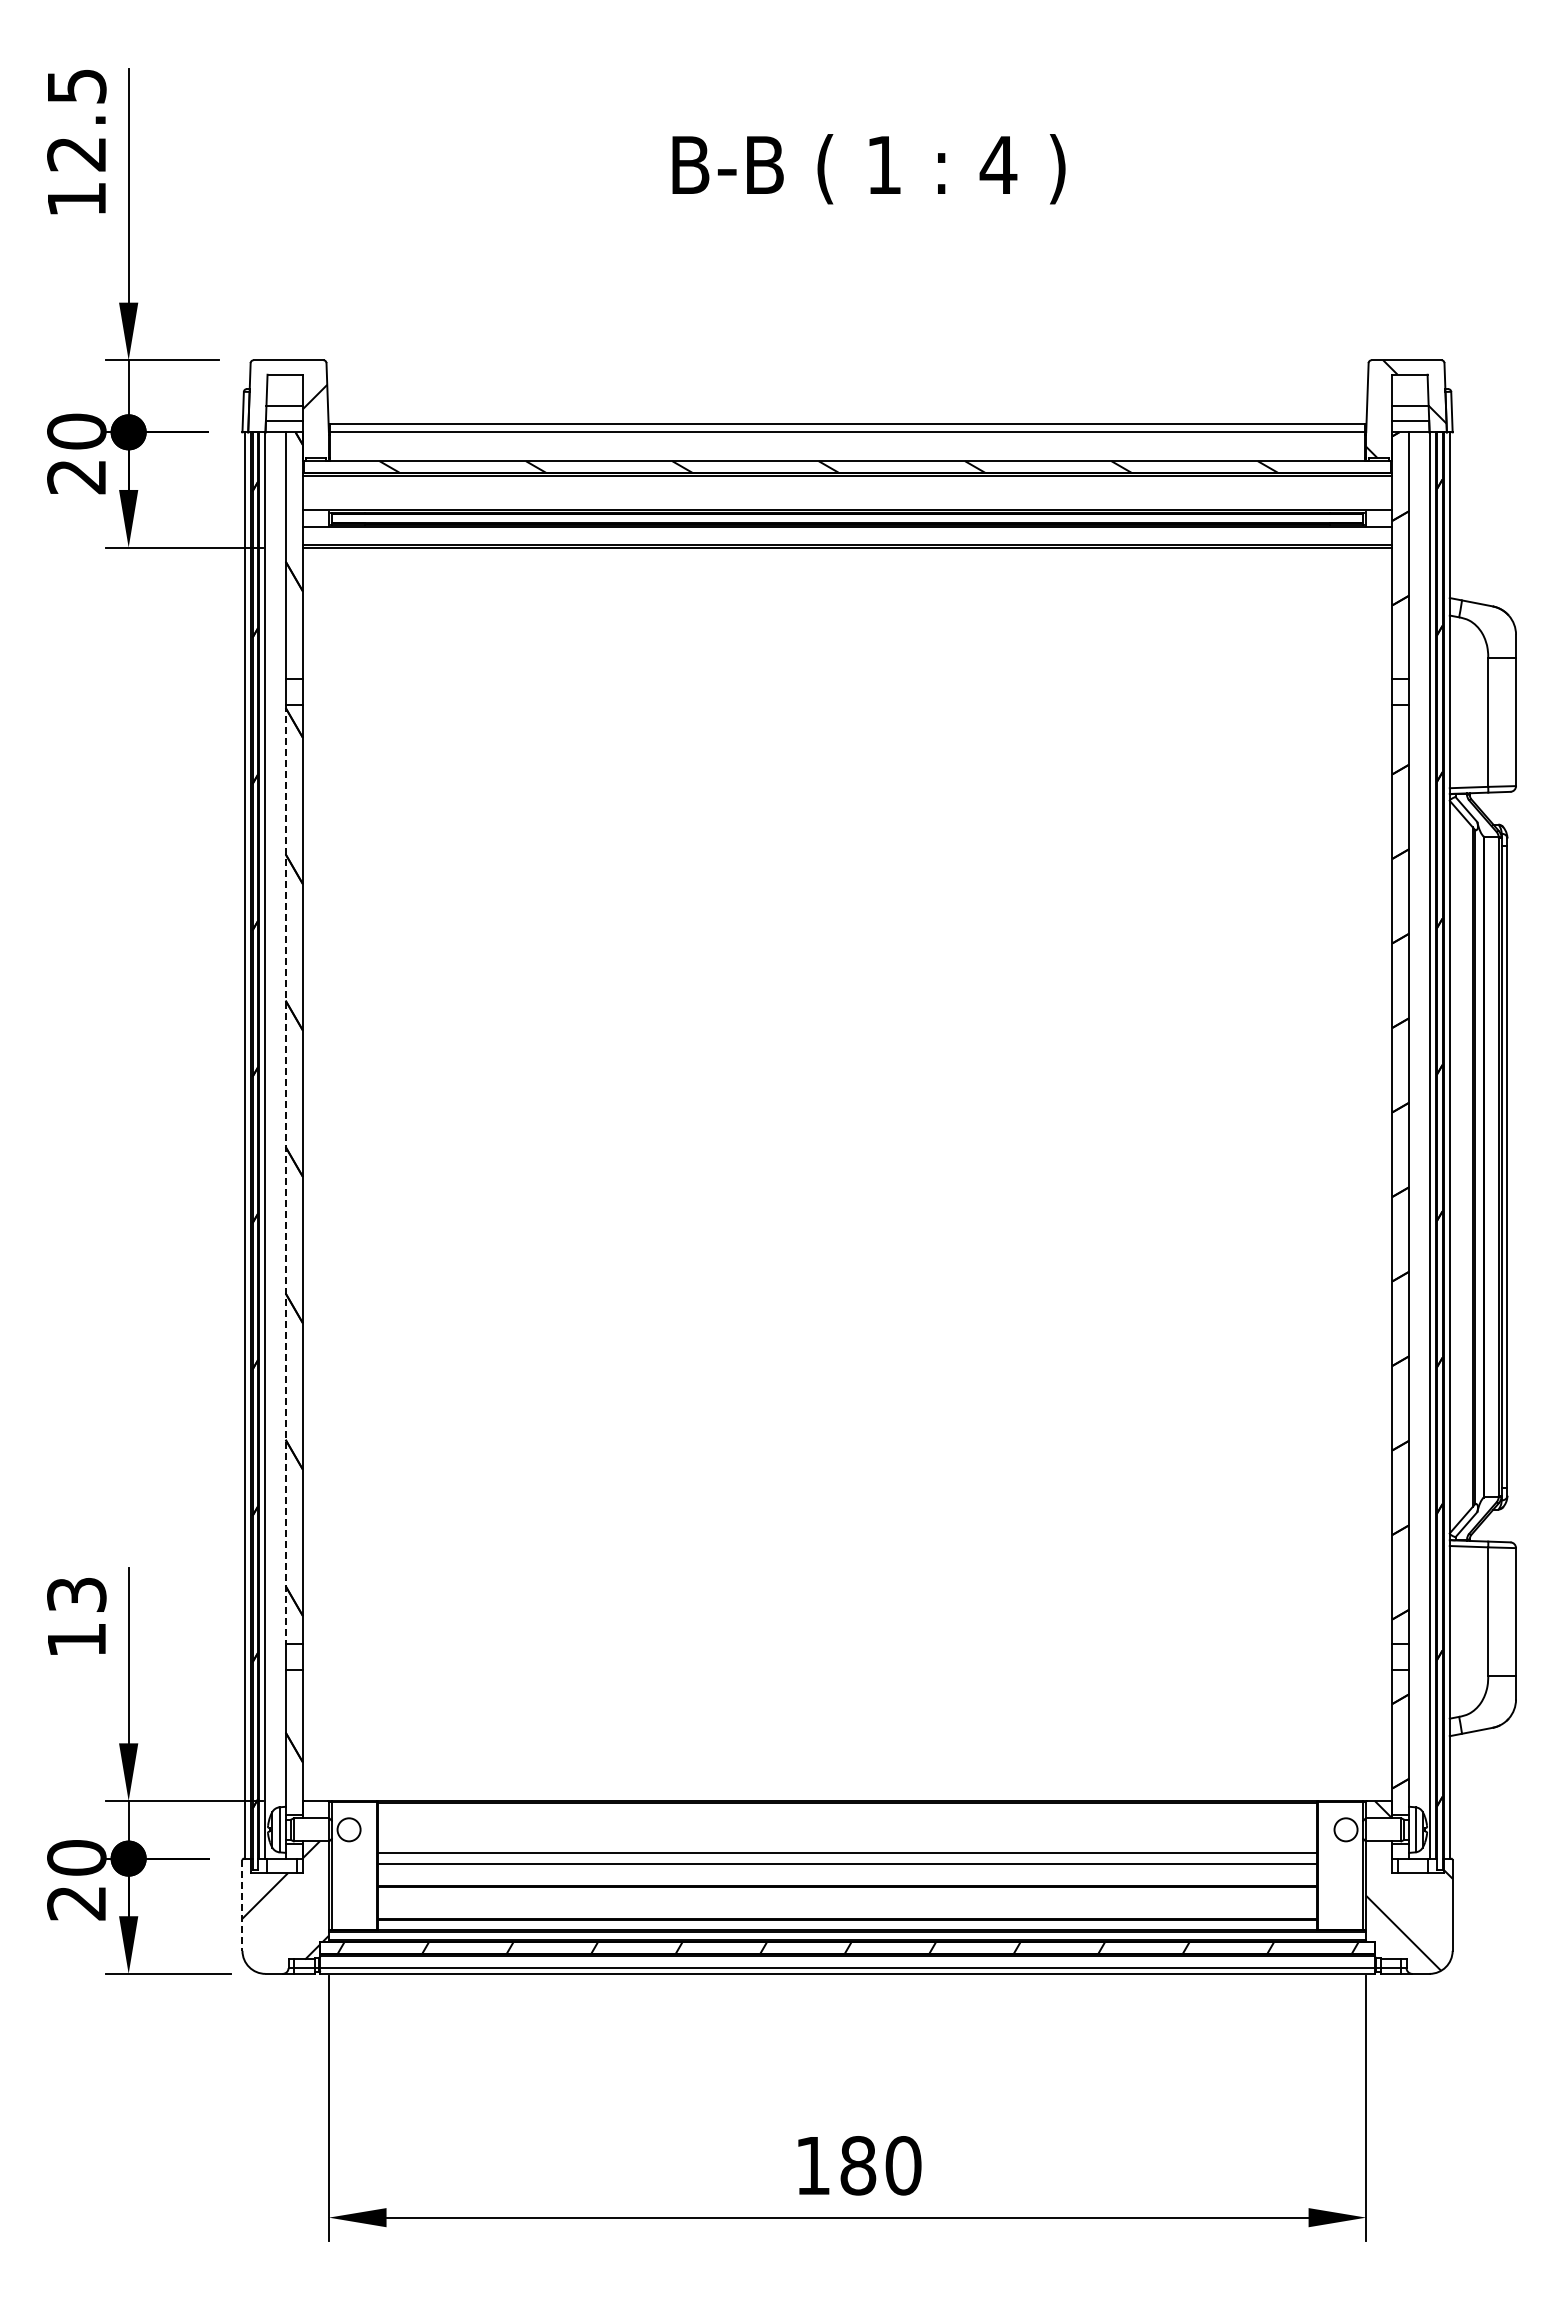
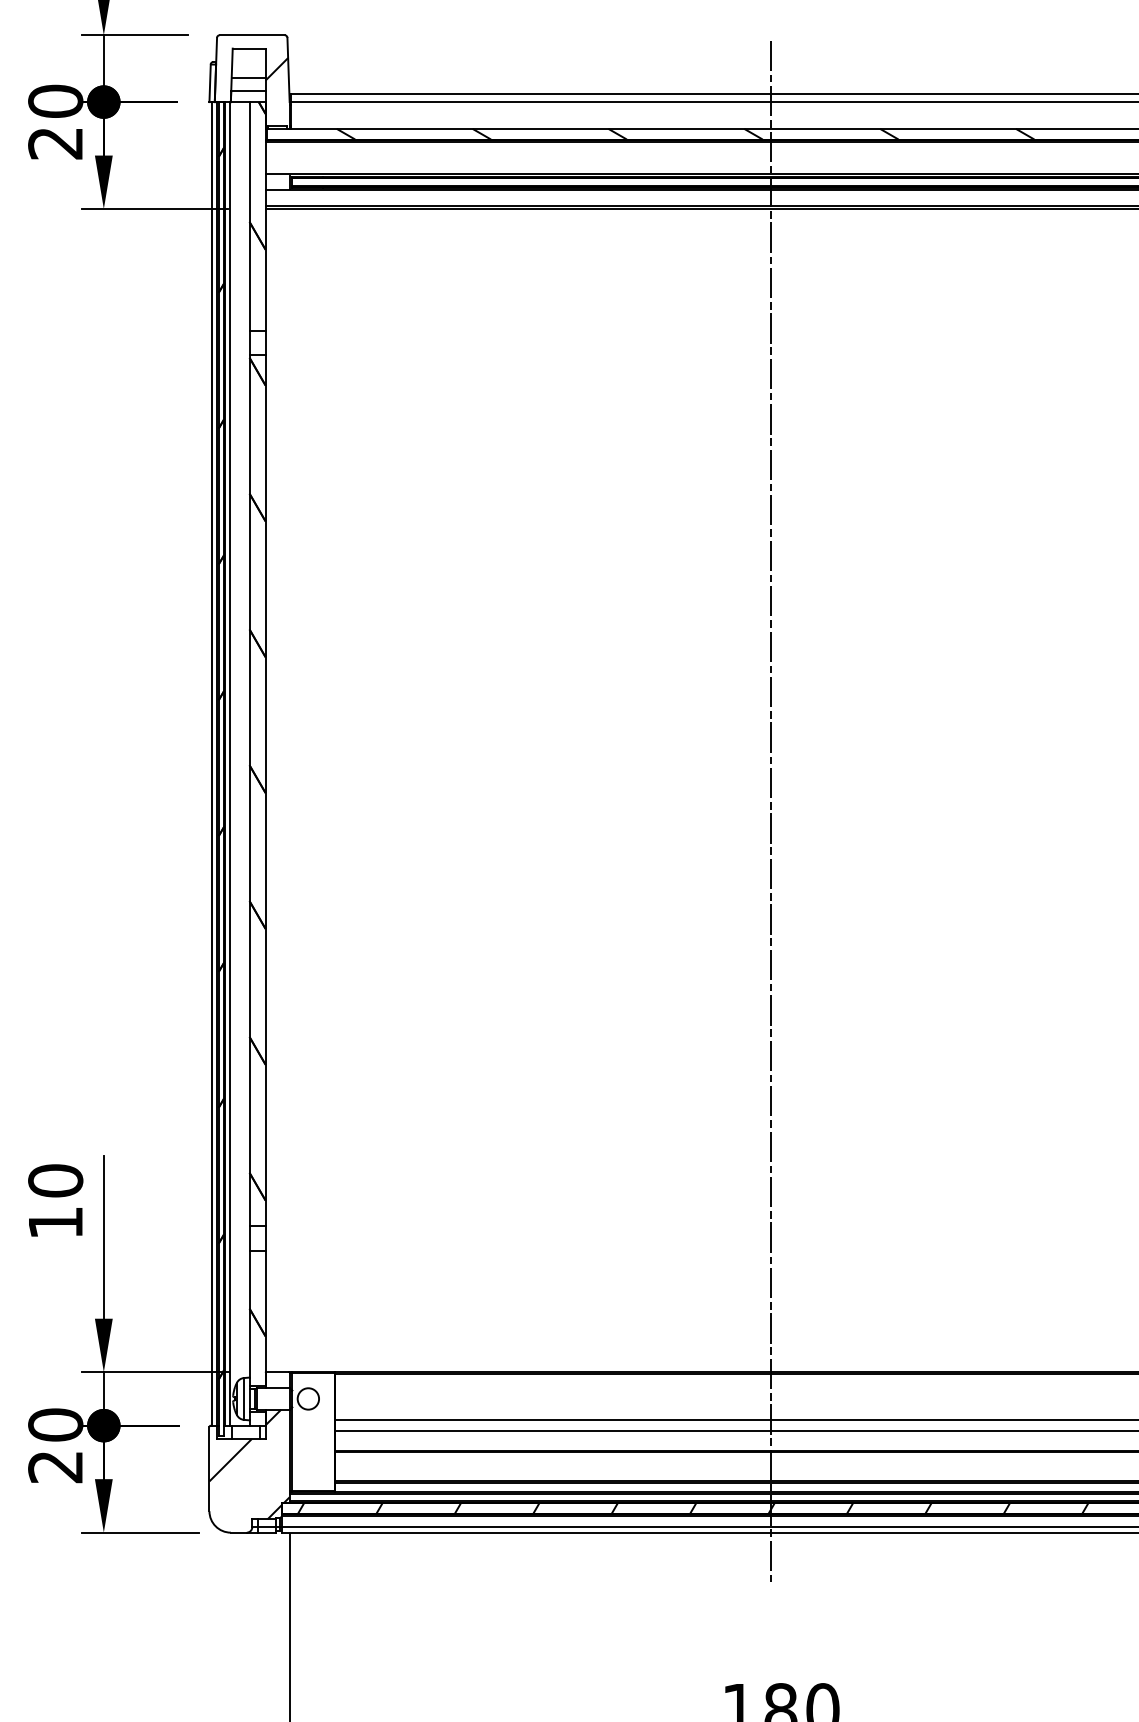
line: (285, 1174) -> (249, 790), dashed -> solid
line: (847, 1198) -> (770, 813), added
text: (76, 1594) -> (55, 1180), 13 -> 10
line: (242, 1905) -> (209, 1469), dashed -> solid

